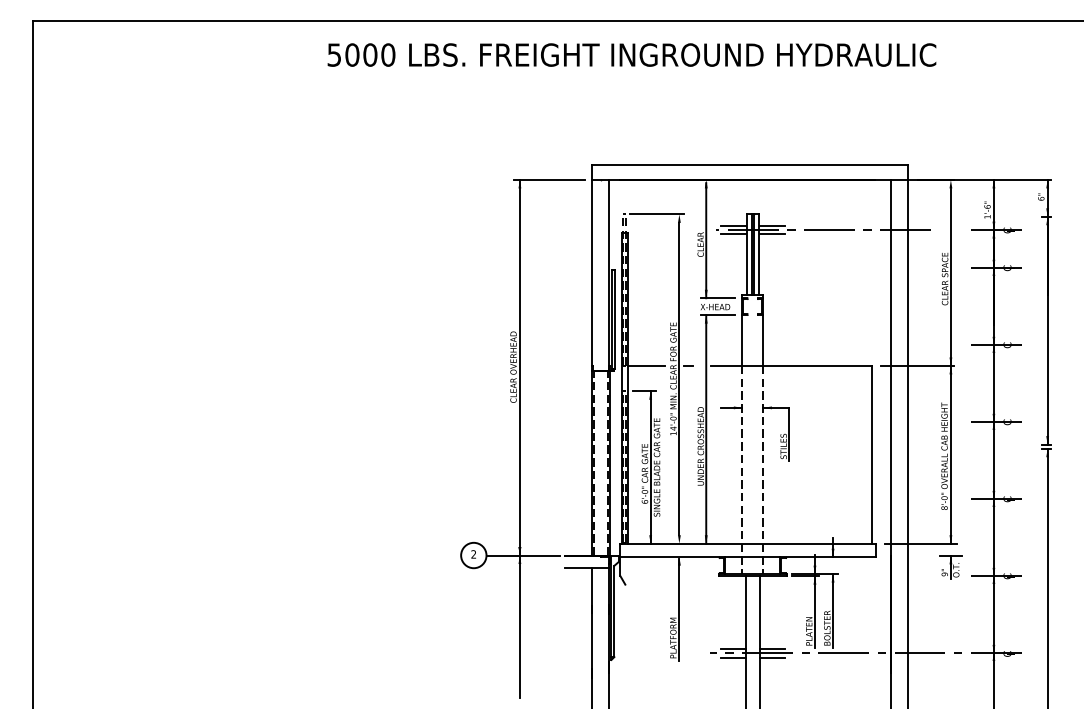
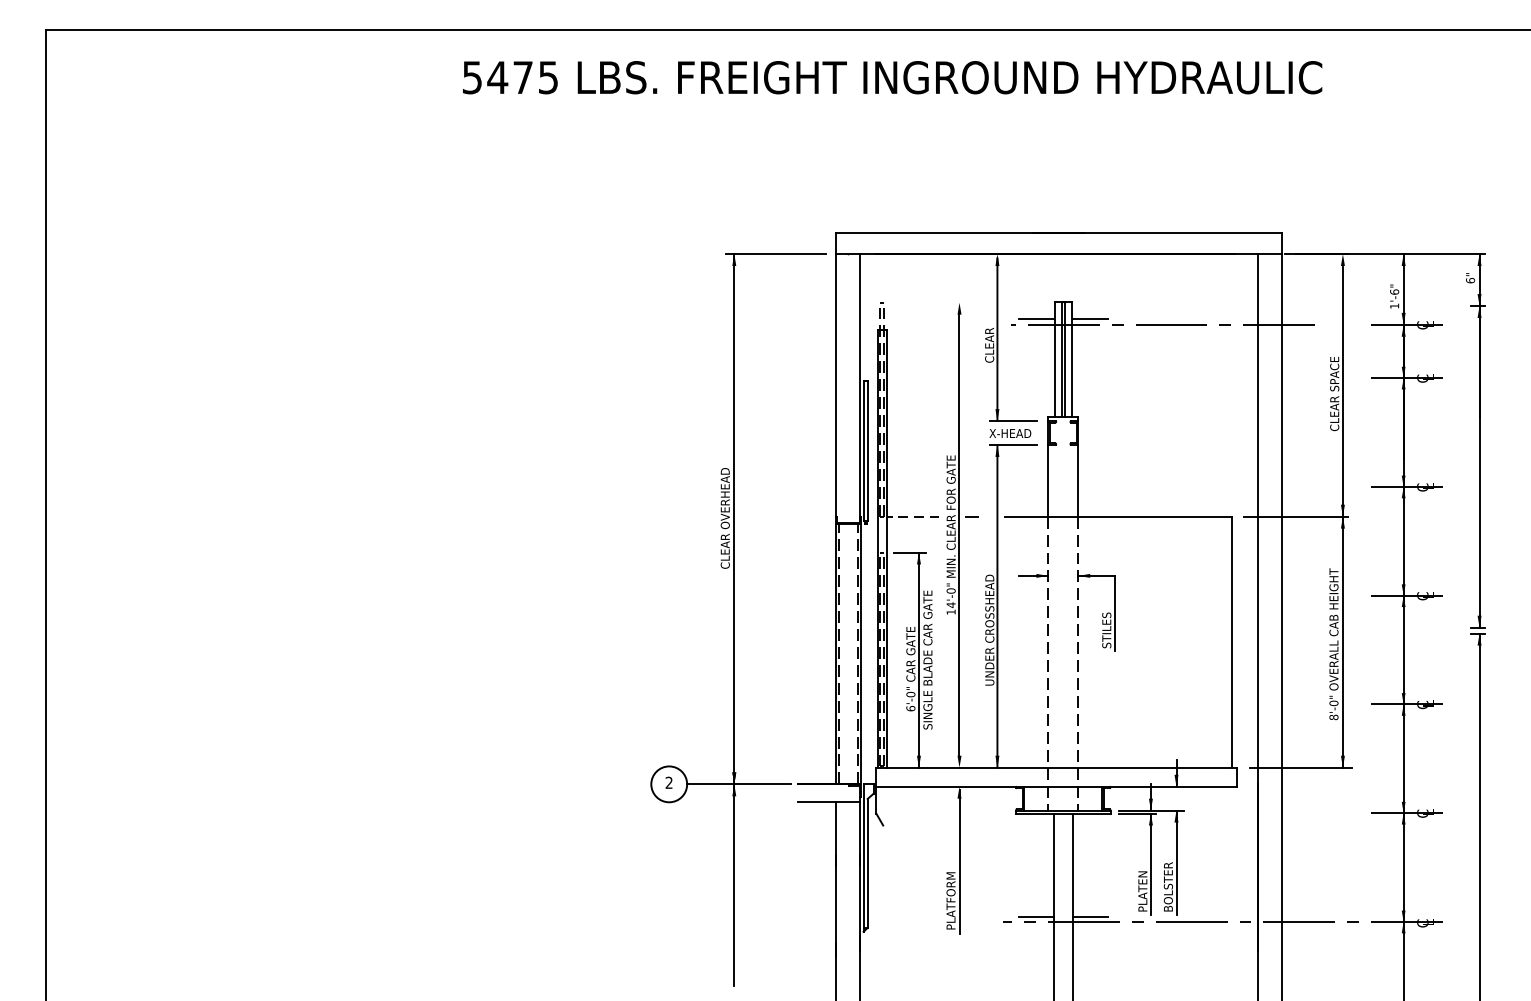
text: (369, 54) -> (521, 76), 5000 -> 5475
line: (656, 214) -> (927, 302), removed
line: (733, 234) -> (1035, 331), removed
line: (771, 234) -> (1089, 331), removed
line: (646, 365) -> (913, 516), solid -> dashed
part: (950, 567) -> (1342, 801), removed
line: (733, 657) -> (1035, 928), removed
line: (771, 657) -> (1089, 928), removed

